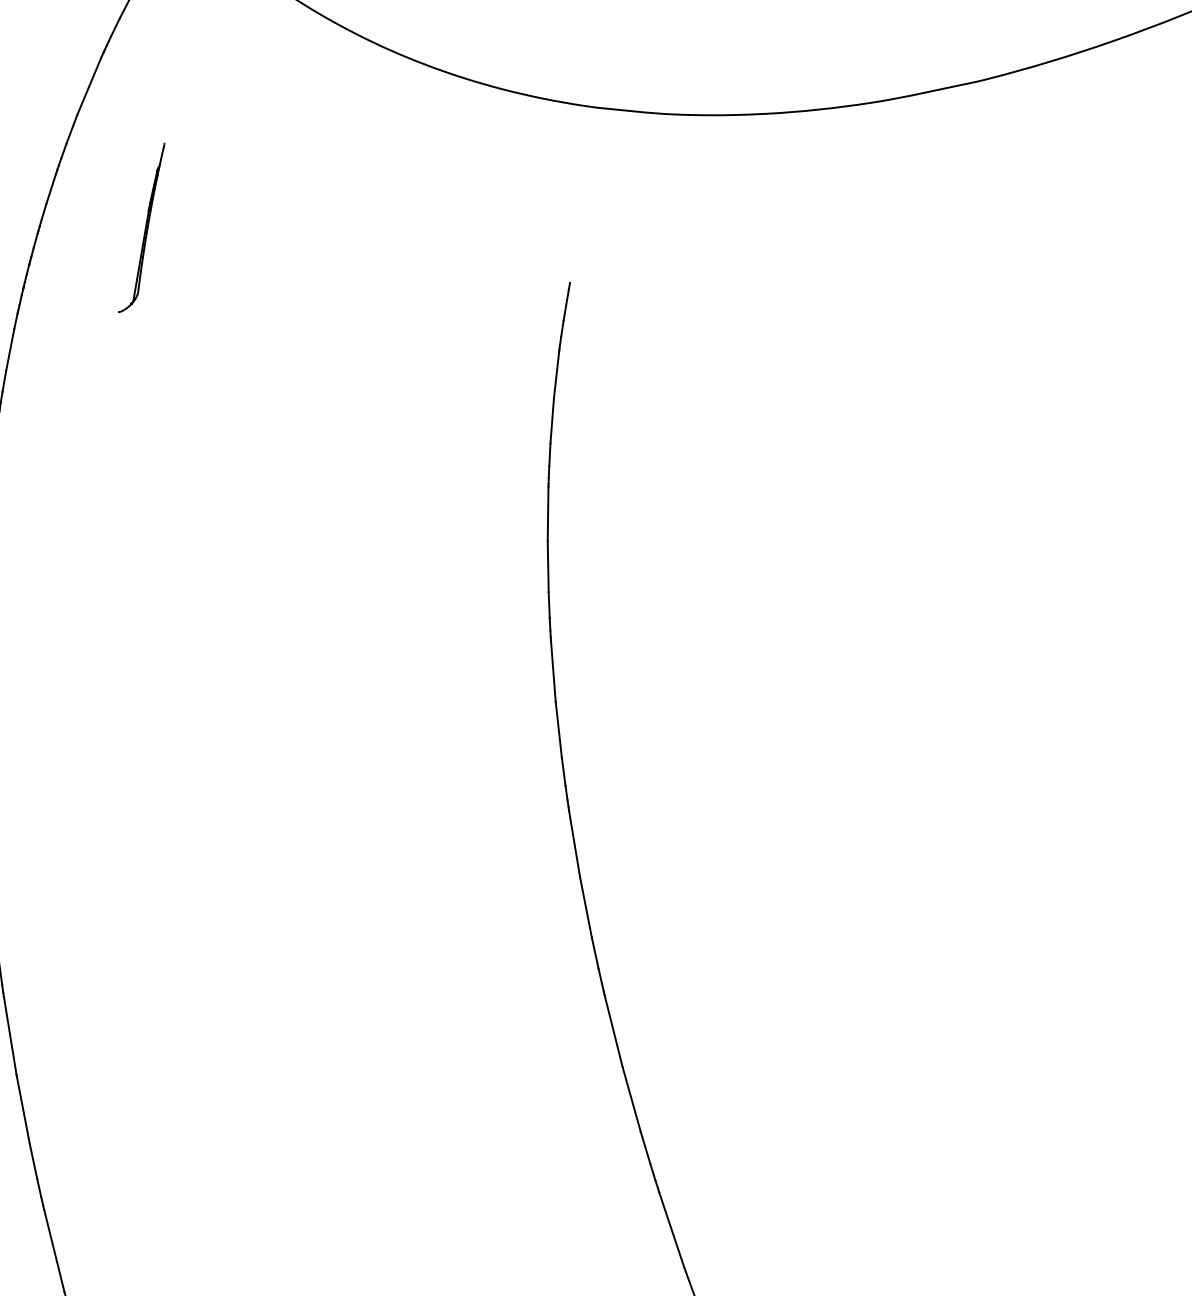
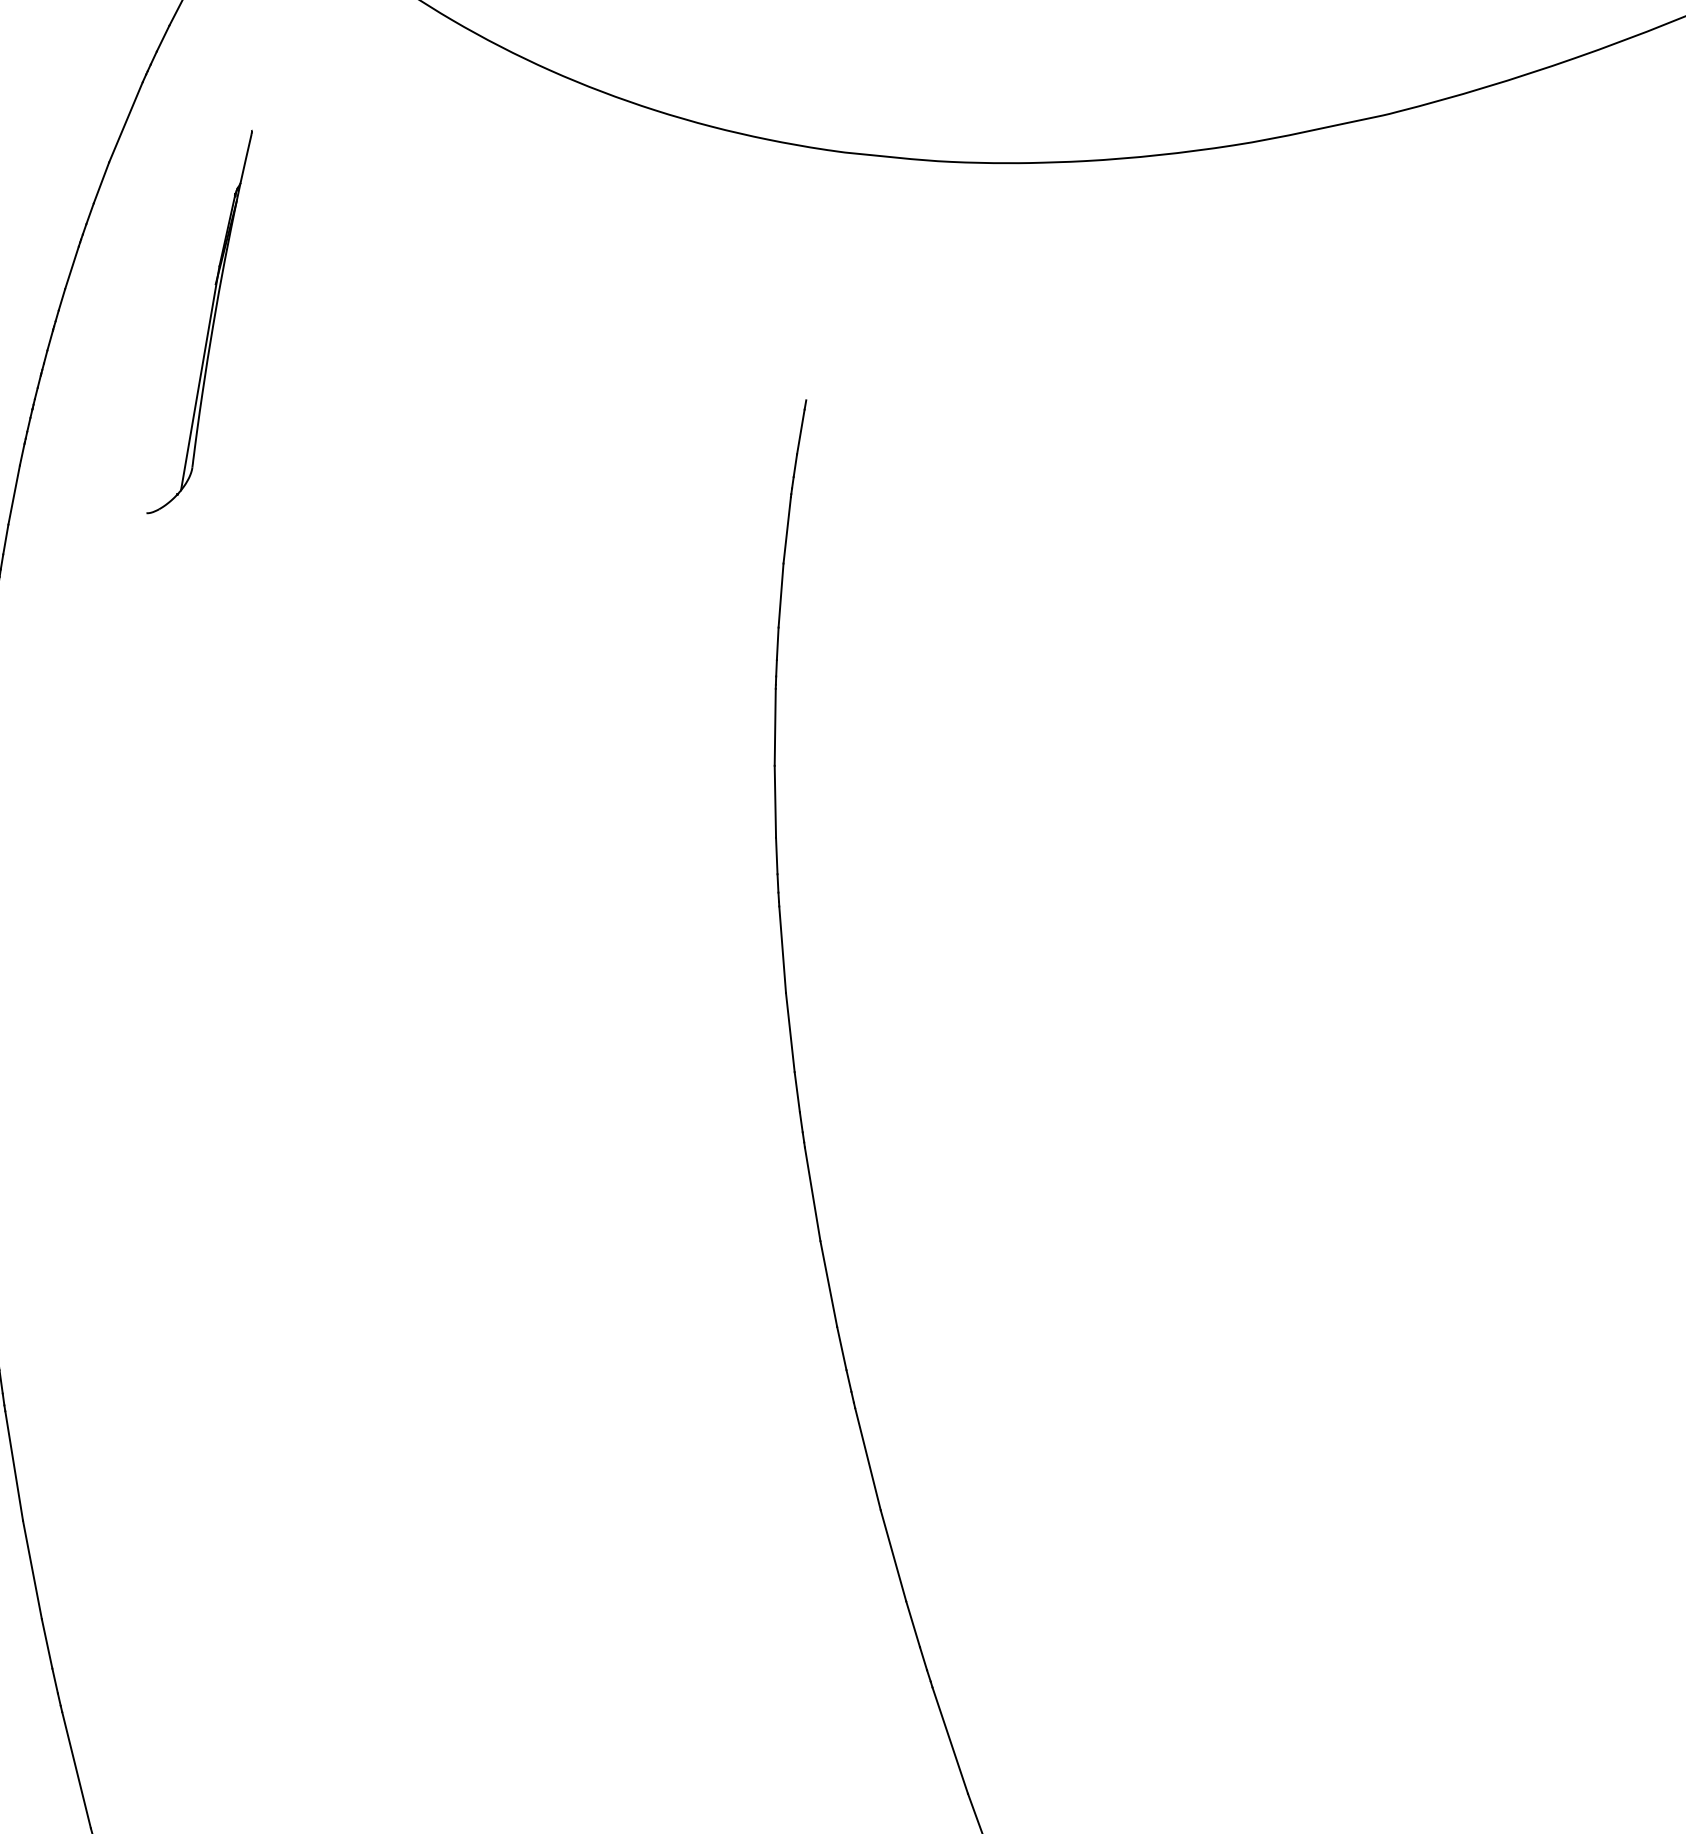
part: (141, 227) -> (199, 322), size x1.6

